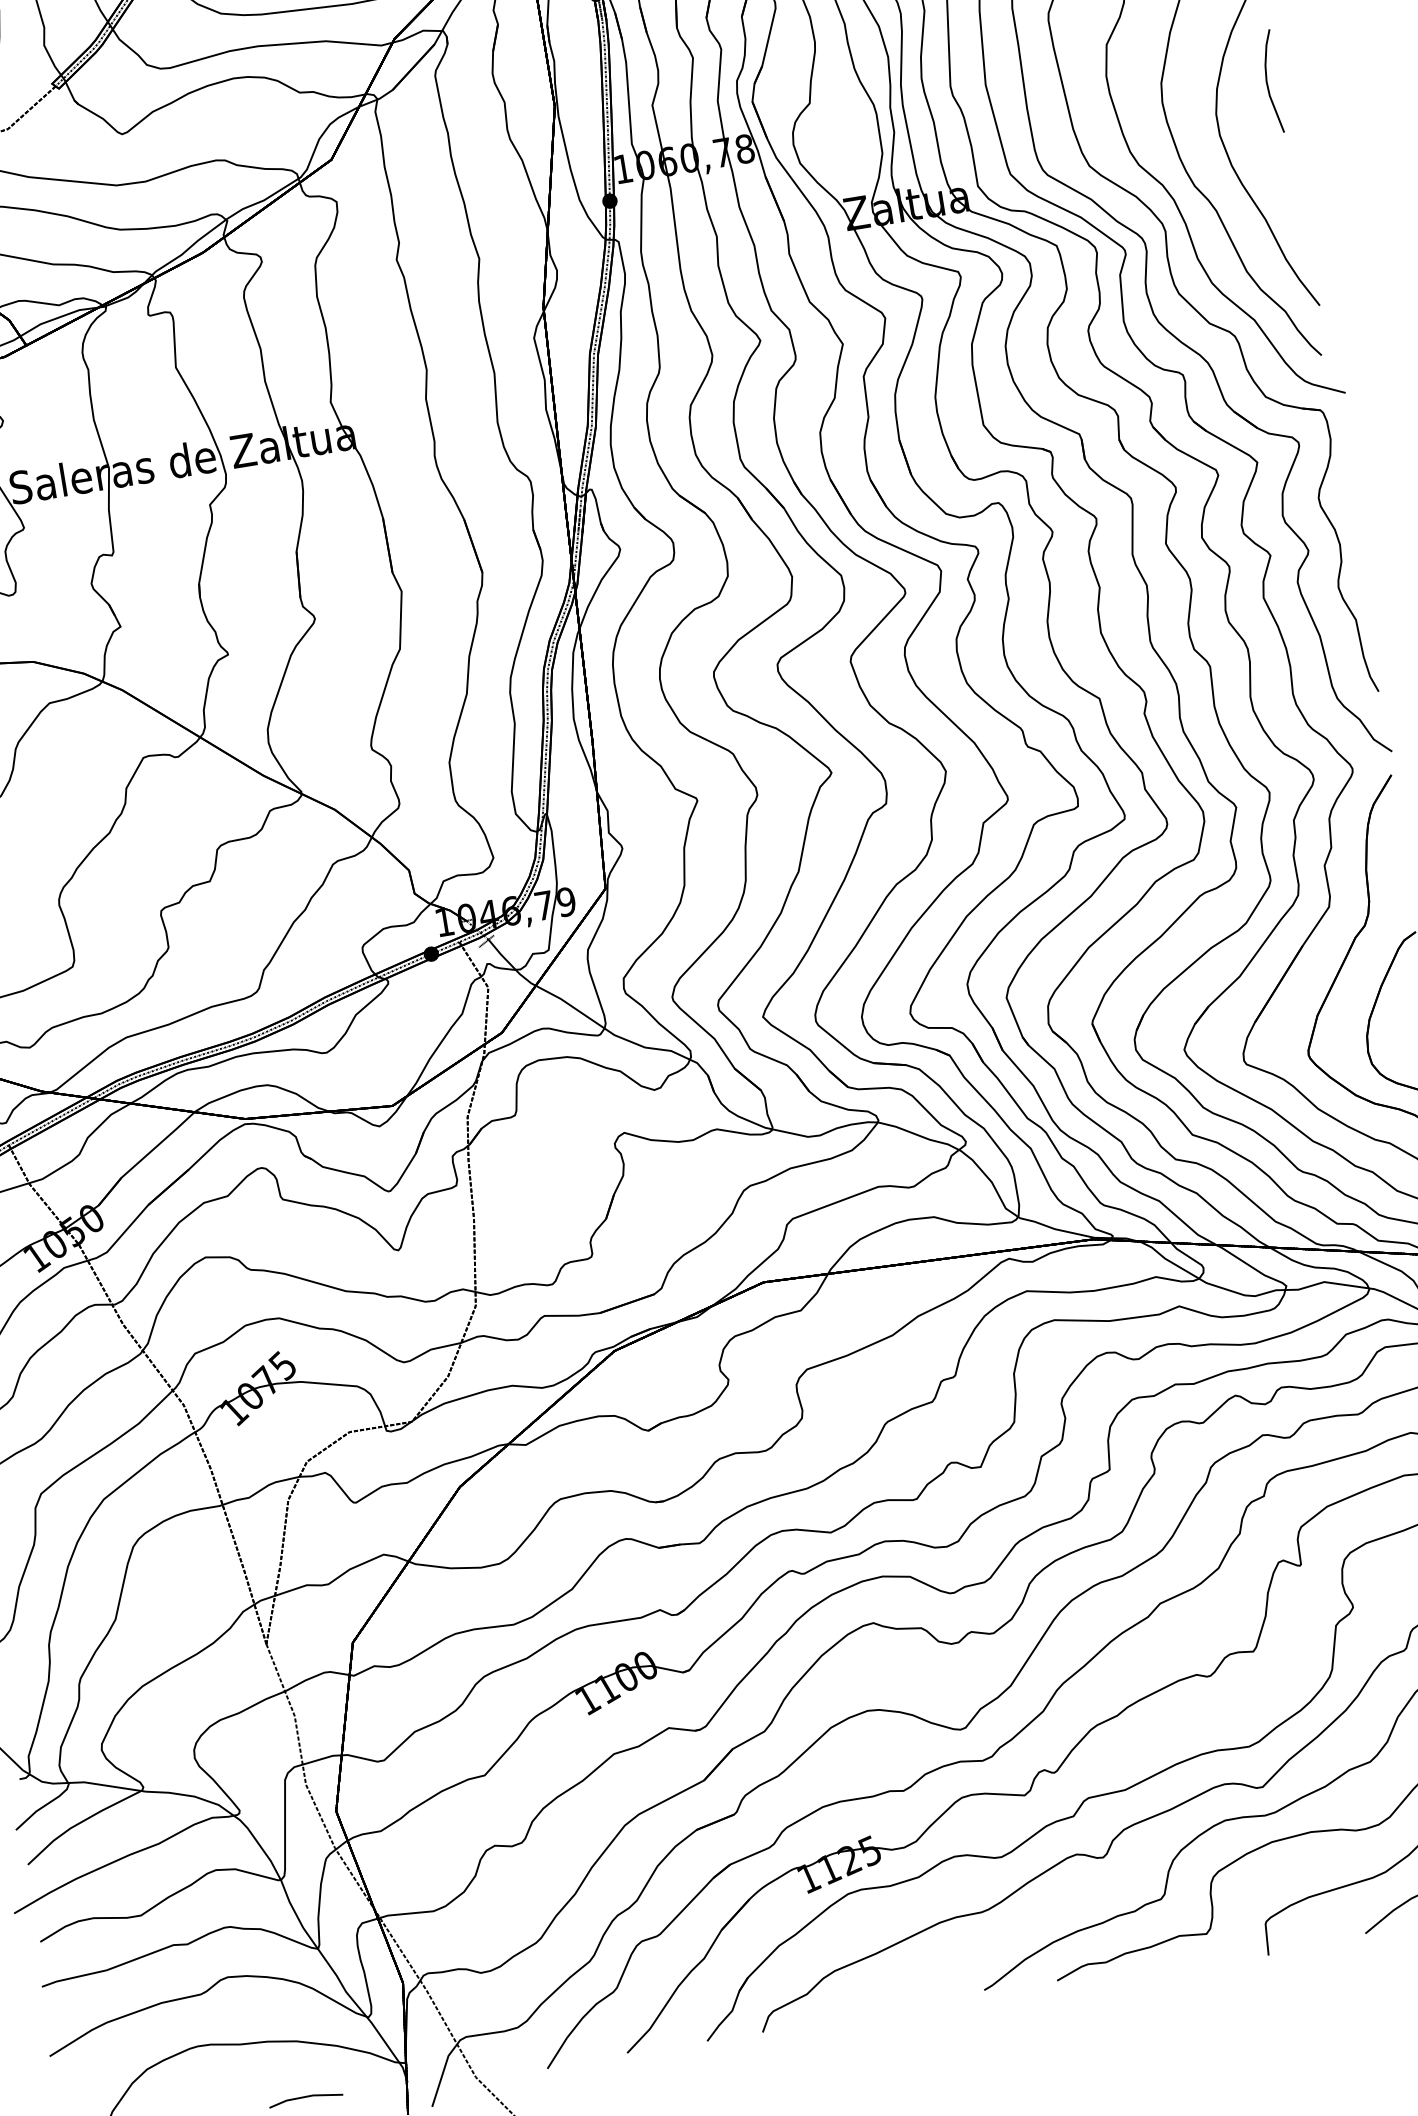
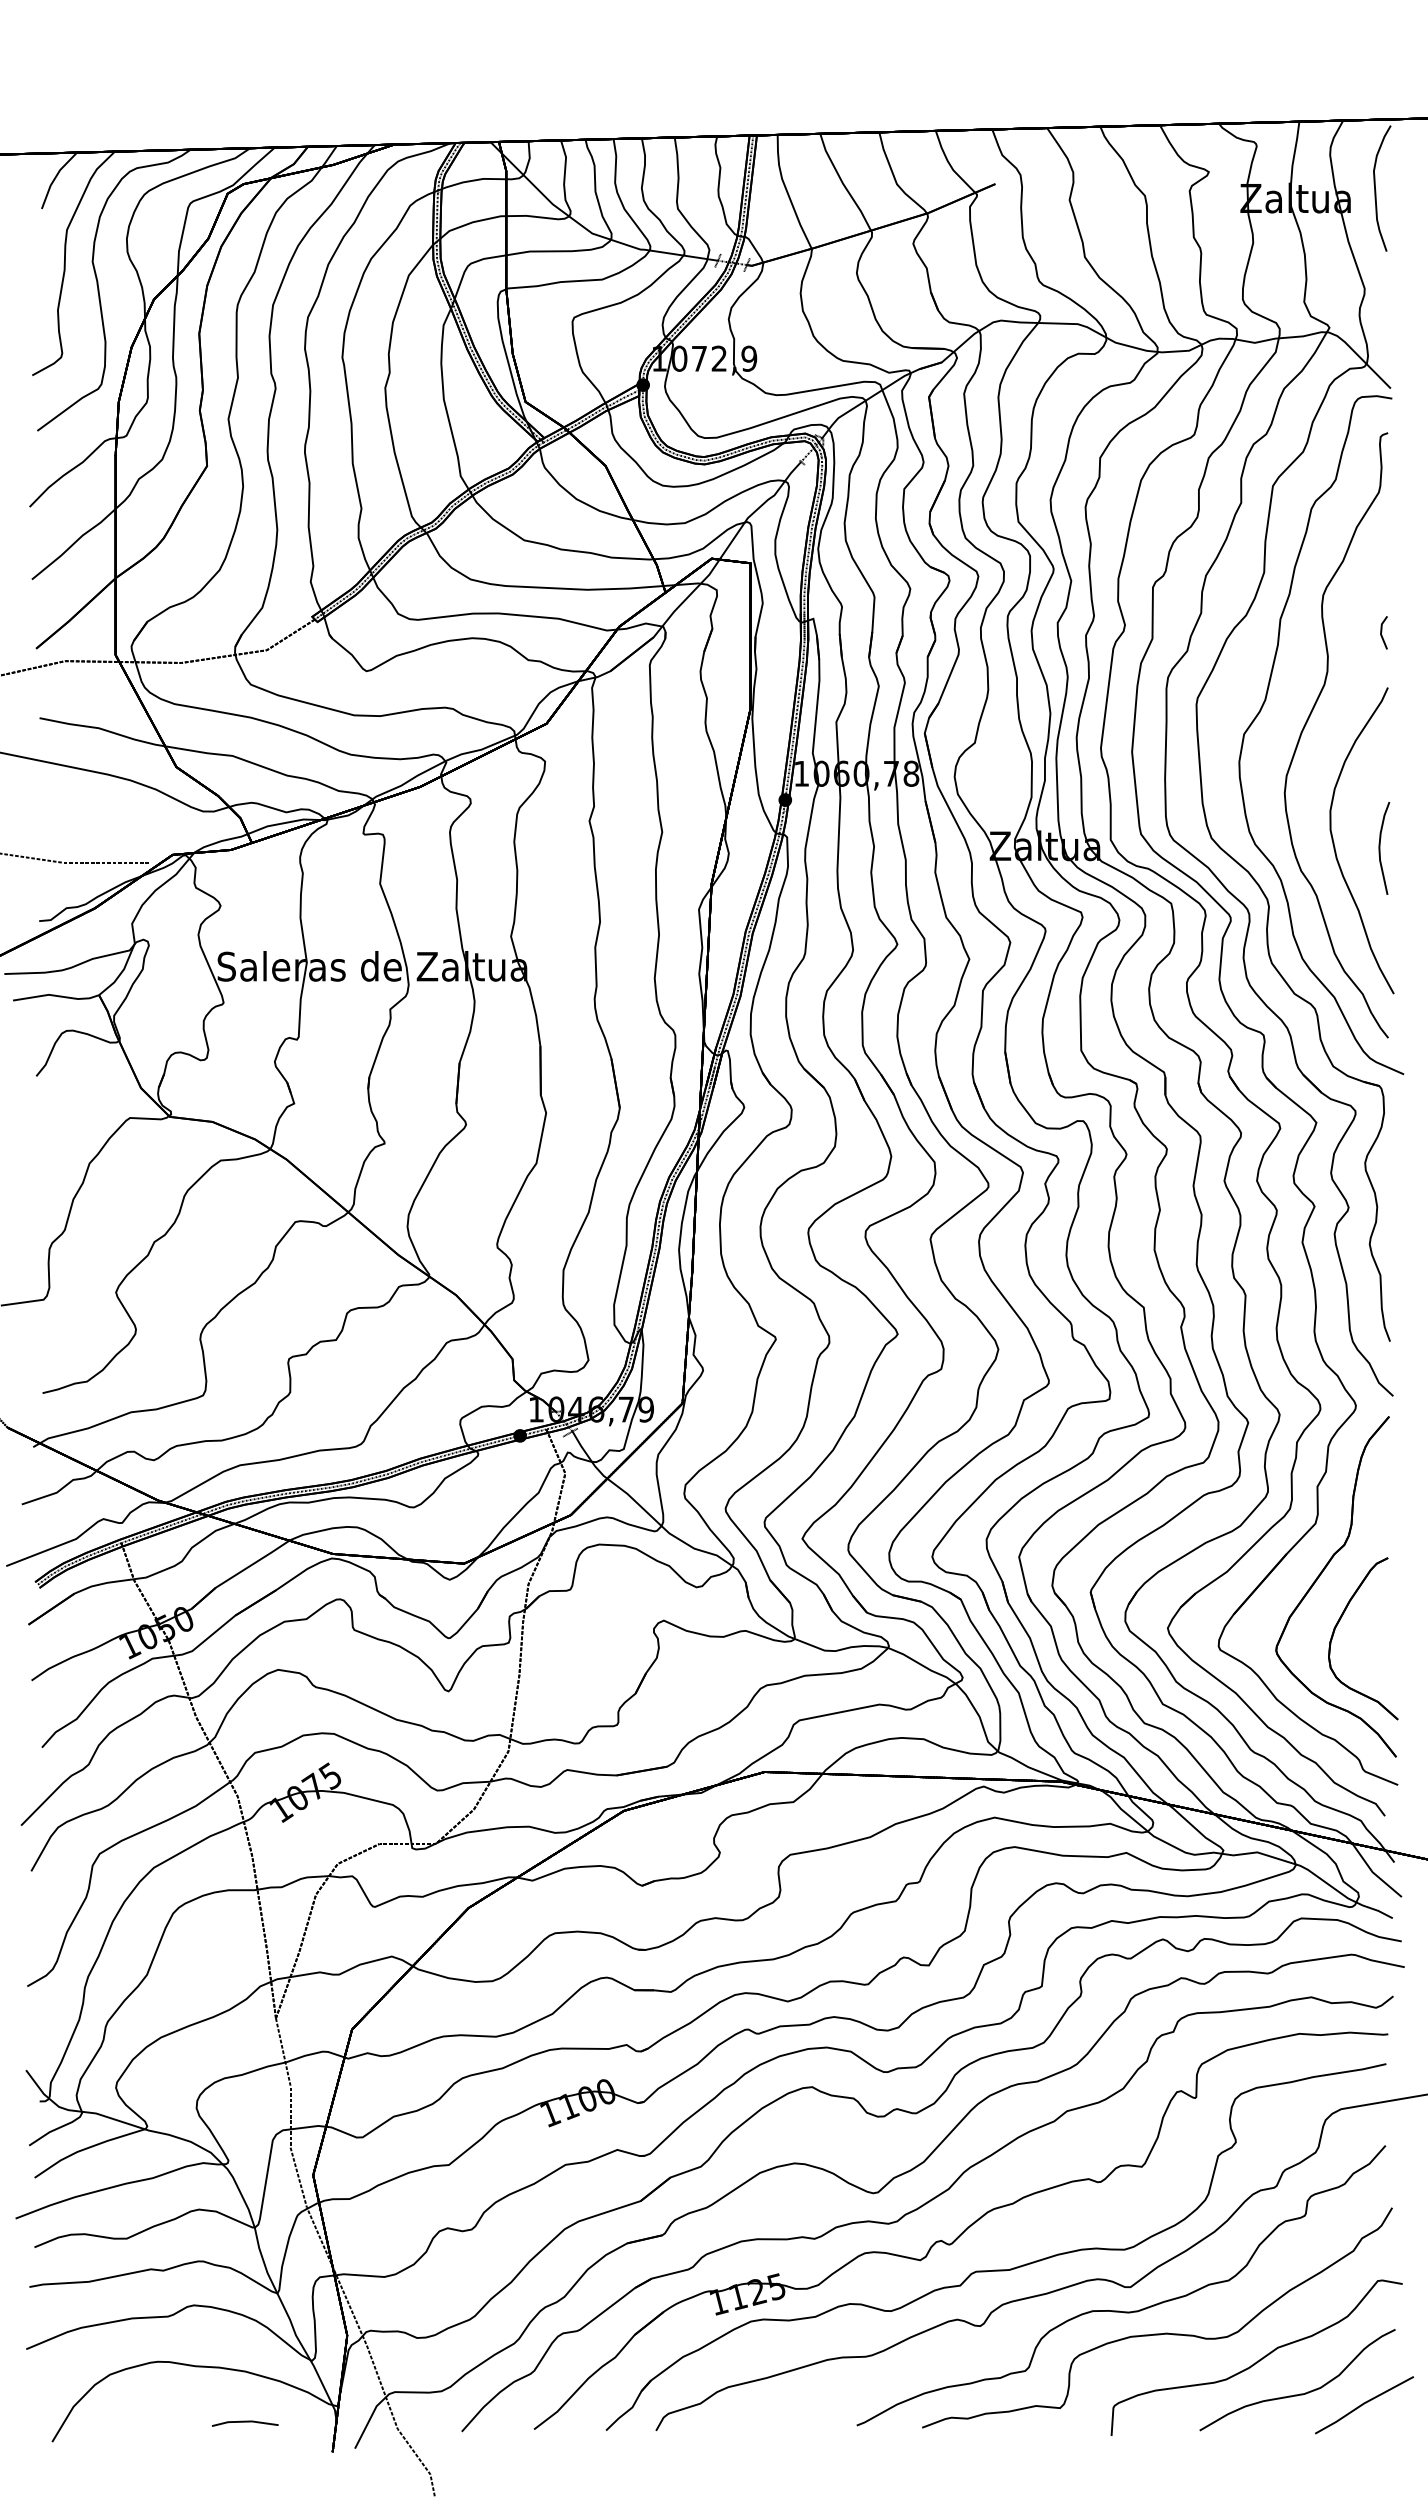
curve: (1268, 82) -> (1380, 848), moved

